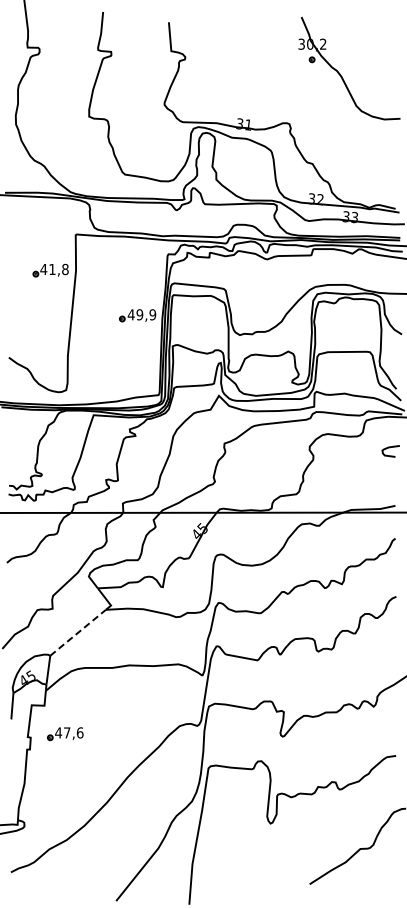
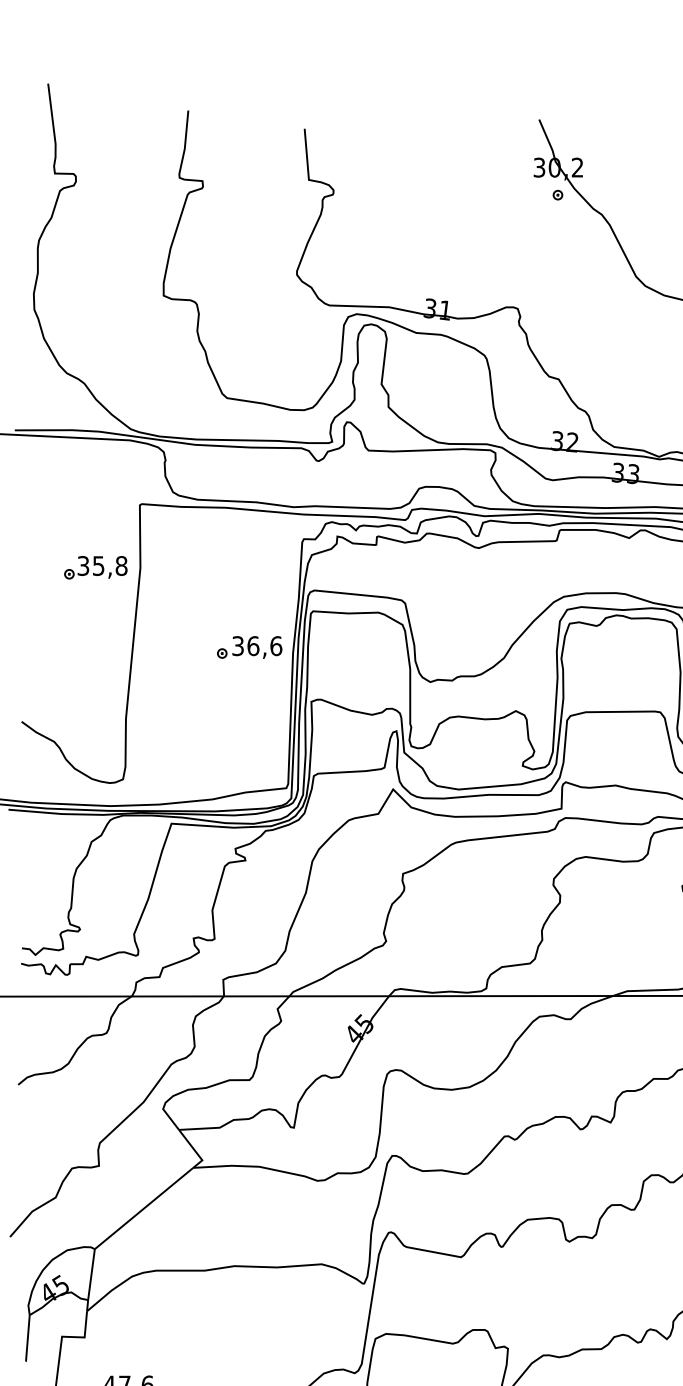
text: (47, 269) -> (89, 565), 41,8 -> 35,8
text: (141, 314) -> (256, 645), 49,9 -> 36,6
line: (78, 632) -> (144, 1207), dashed -> solid

